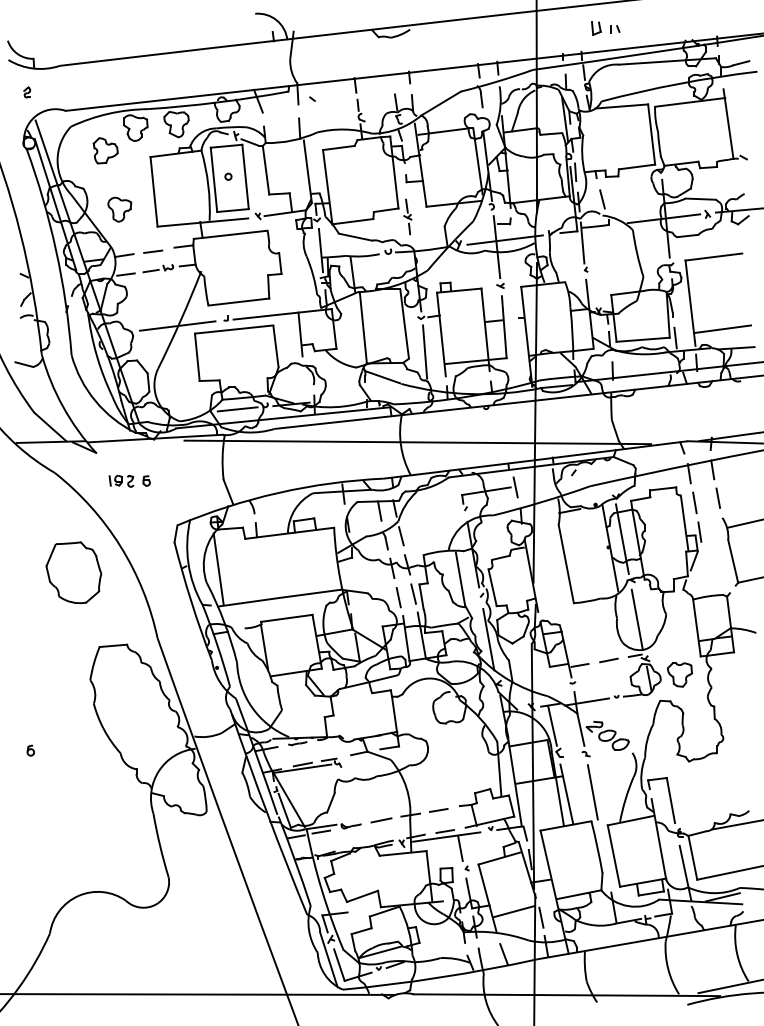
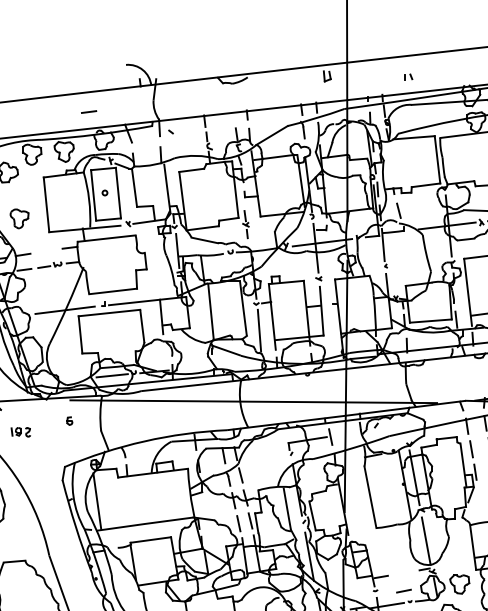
part: (596, 28) -> (327, 76), moved
line: (153, 251) -> (89, 111), moved
part: (146, 480) -> (69, 420), moved
line: (608, 660) -> (403, 591), moved

